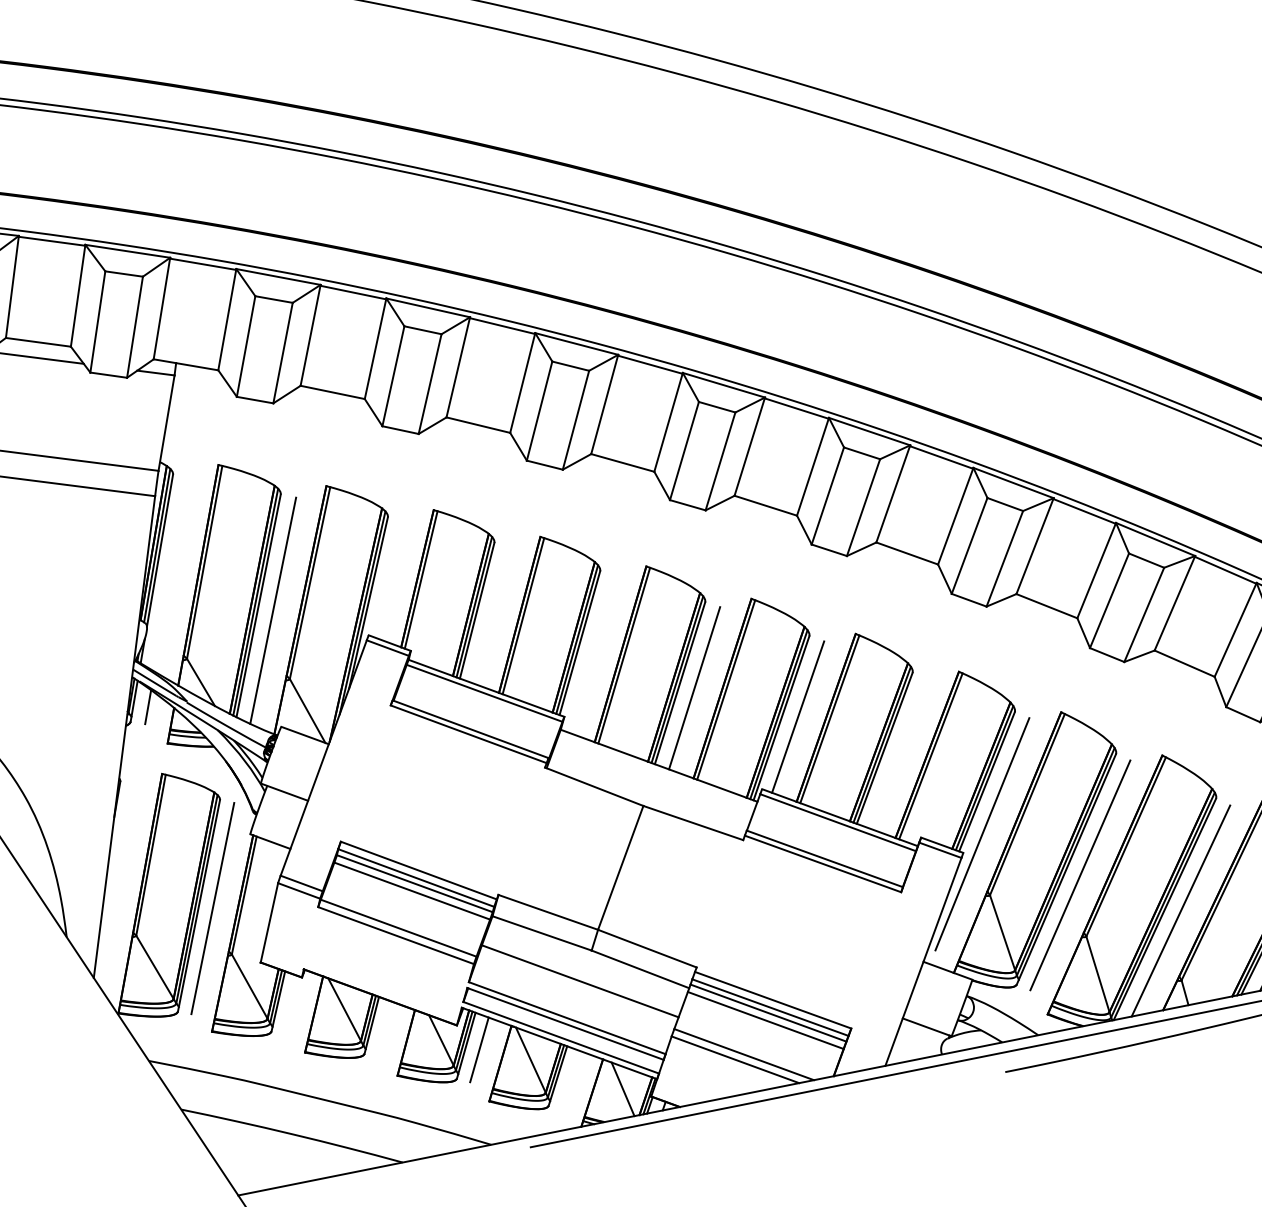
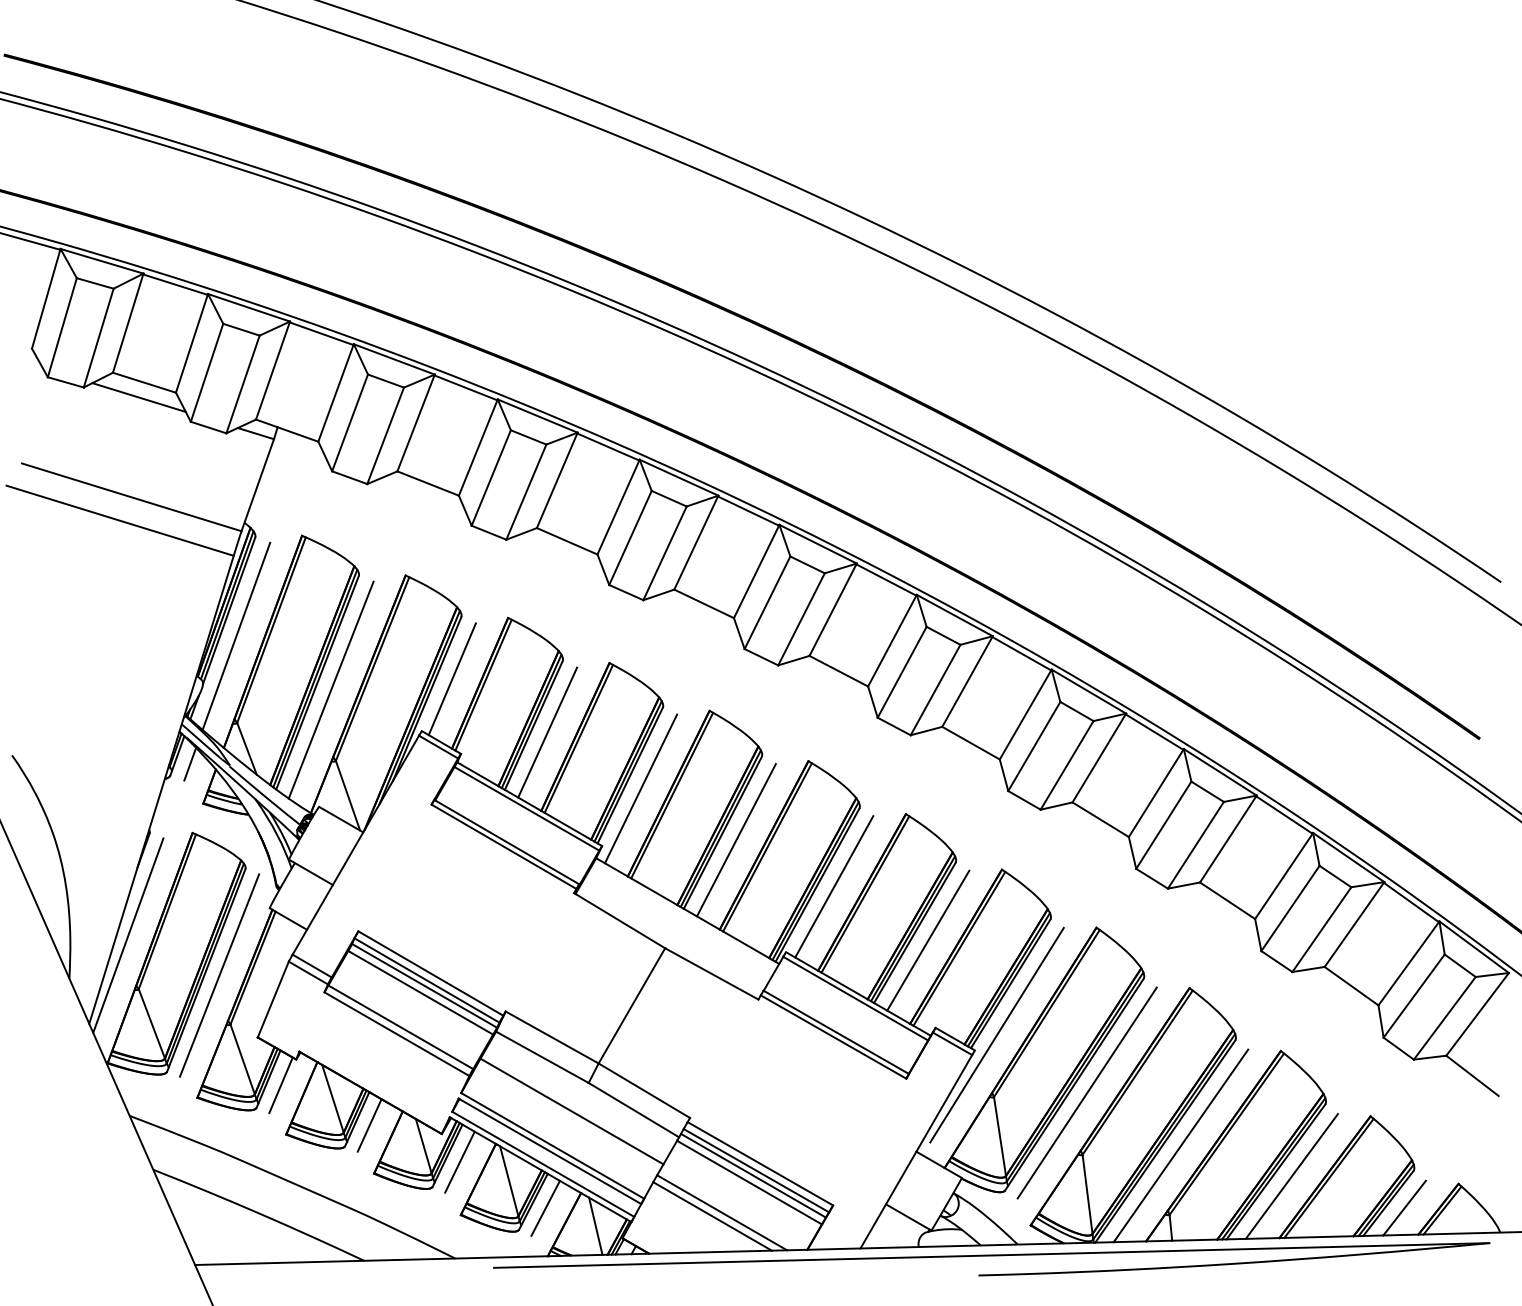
line: (171, 573) -> (236, 635), added
line: (388, 579) -> (451, 679), added
line: (491, 615) -> (547, 732), added
line: (592, 654) -> (640, 788), added
line: (899, 753) -> (928, 940), added
line: (117, 884) -> (128, 935), added
line: (291, 1005) -> (280, 1085), added
line: (384, 1029) -> (369, 1125), added
line: (570, 1079) -> (545, 1207), added

